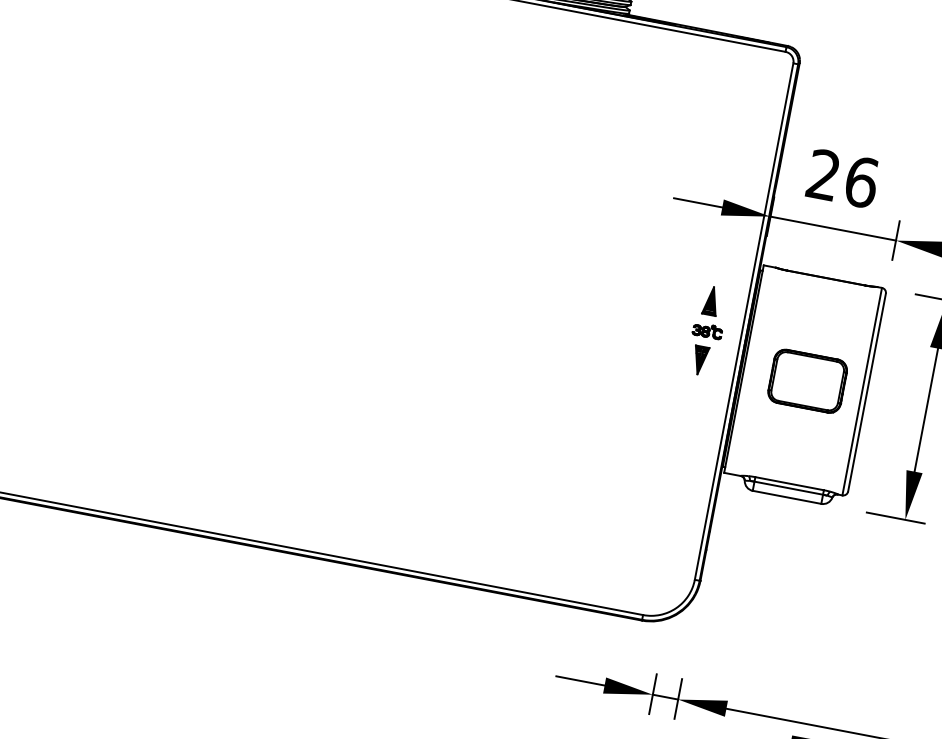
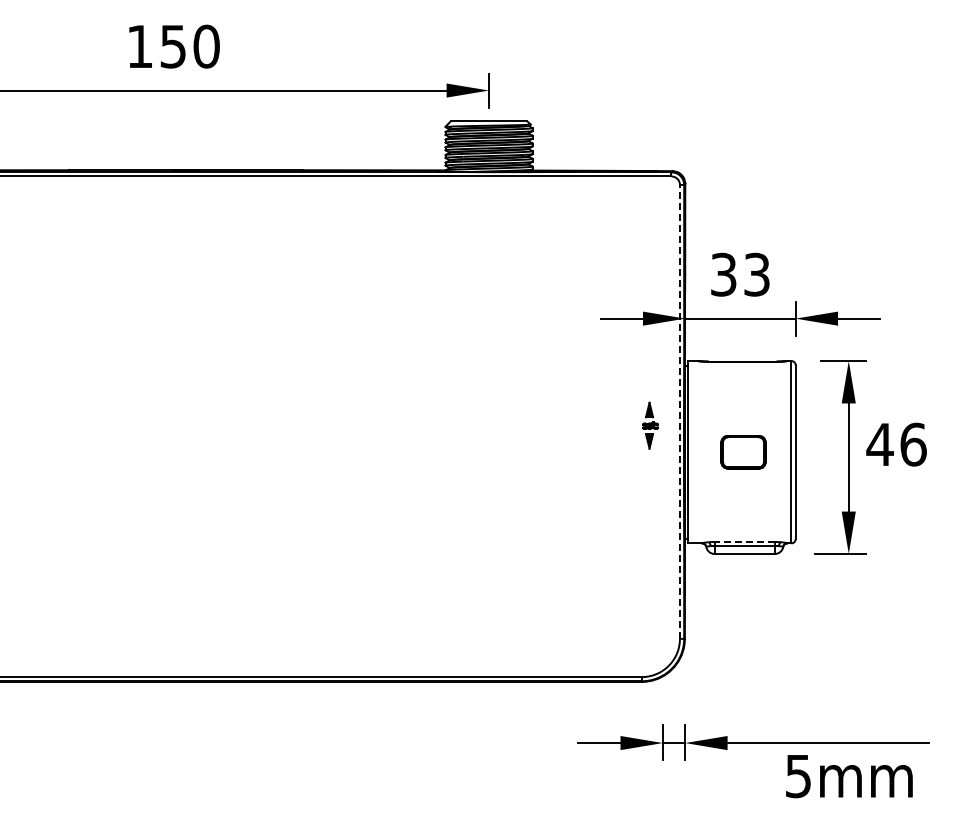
text: (842, 178) -> (740, 274), 26 -> 33
line: (743, 321) -> (679, 411), solid -> dashed
part: (707, 330) -> (650, 425), size x0.6
part: (807, 381) -> (743, 452), size x0.7
line: (789, 483) -> (744, 541), solid -> dashed

